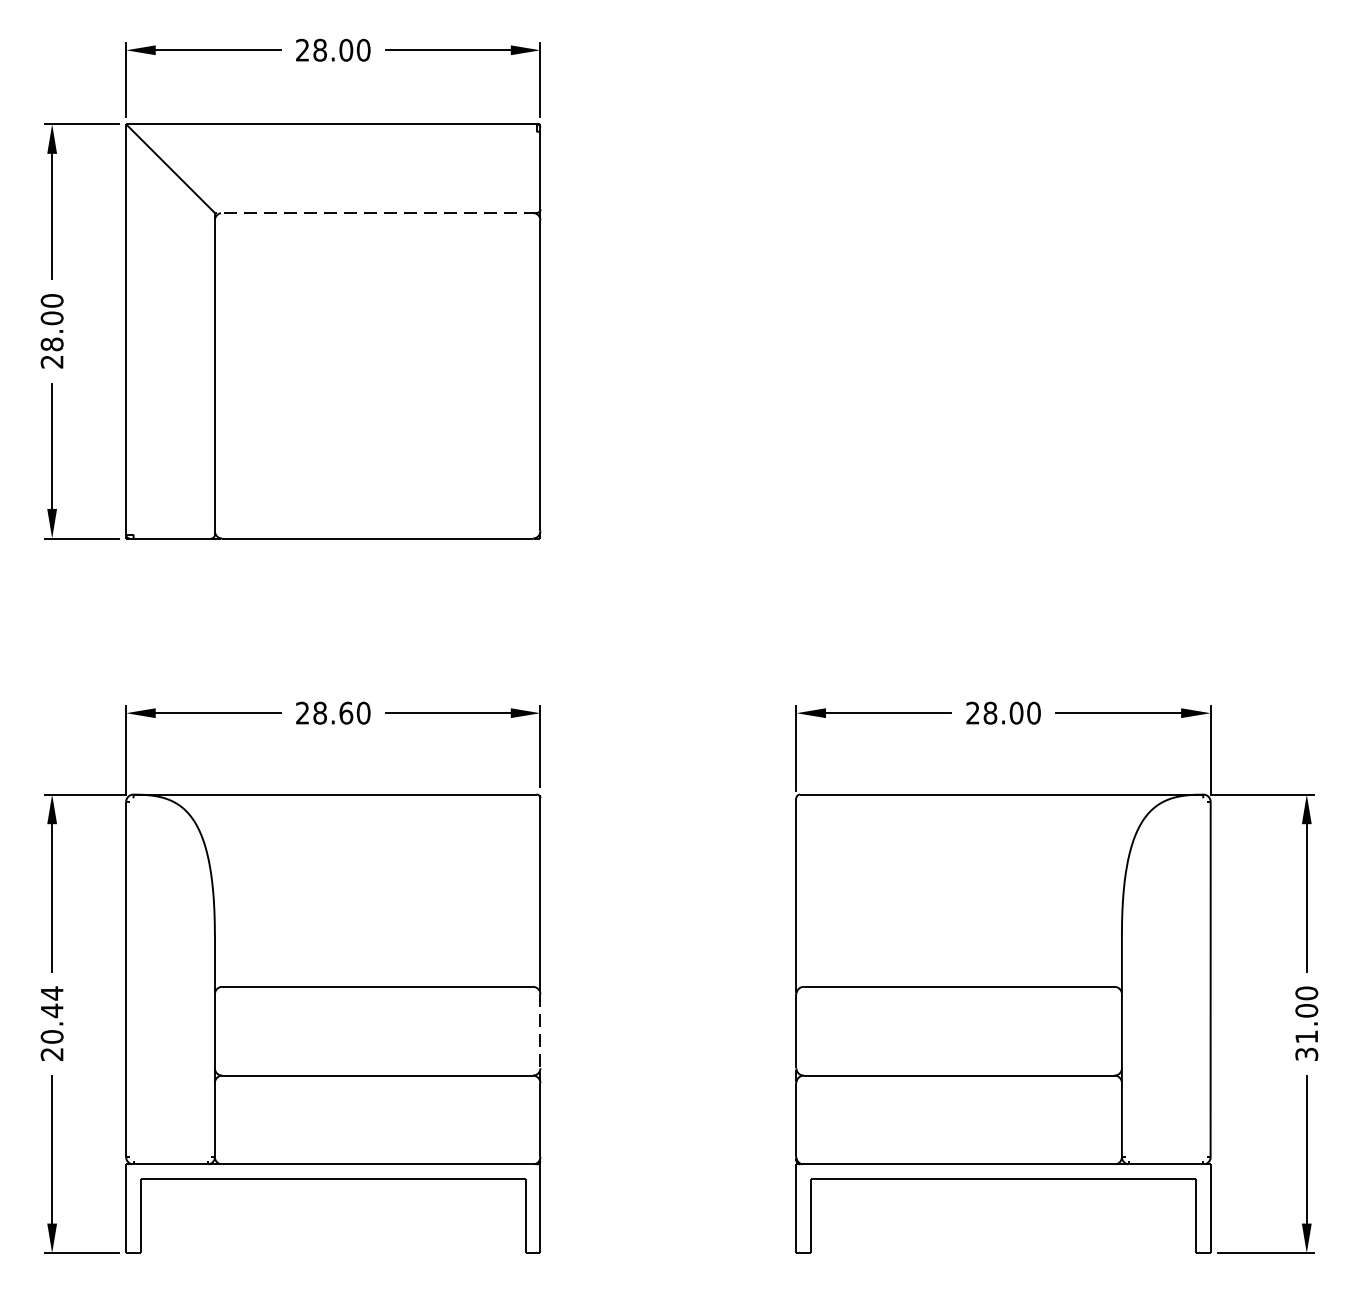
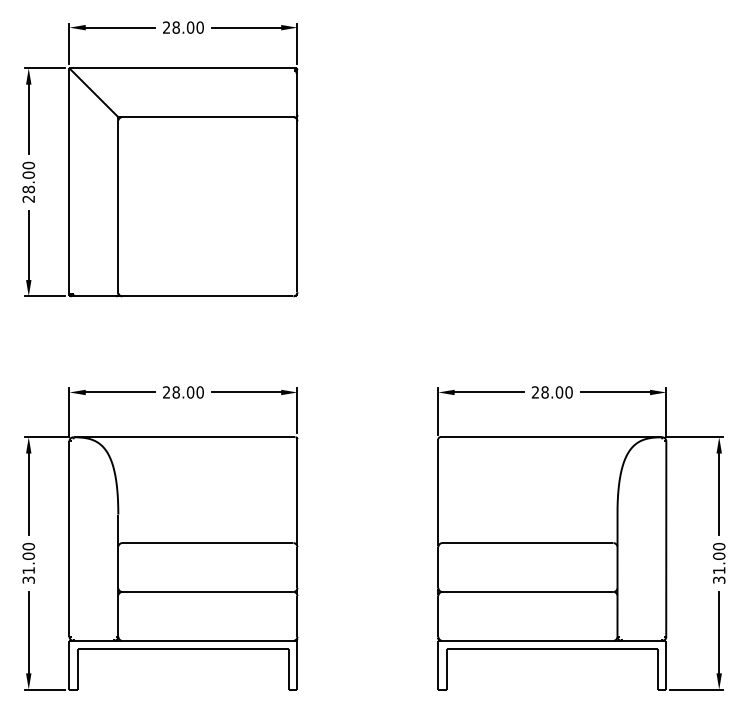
line: (375, 213) -> (206, 117), dashed -> solid
text: (346, 713) -> (190, 392), 28.60 -> 28.00
text: (51, 1022) -> (28, 562), 20.44 -> 31.00
line: (540, 1033) -> (297, 568), dashed -> solid

